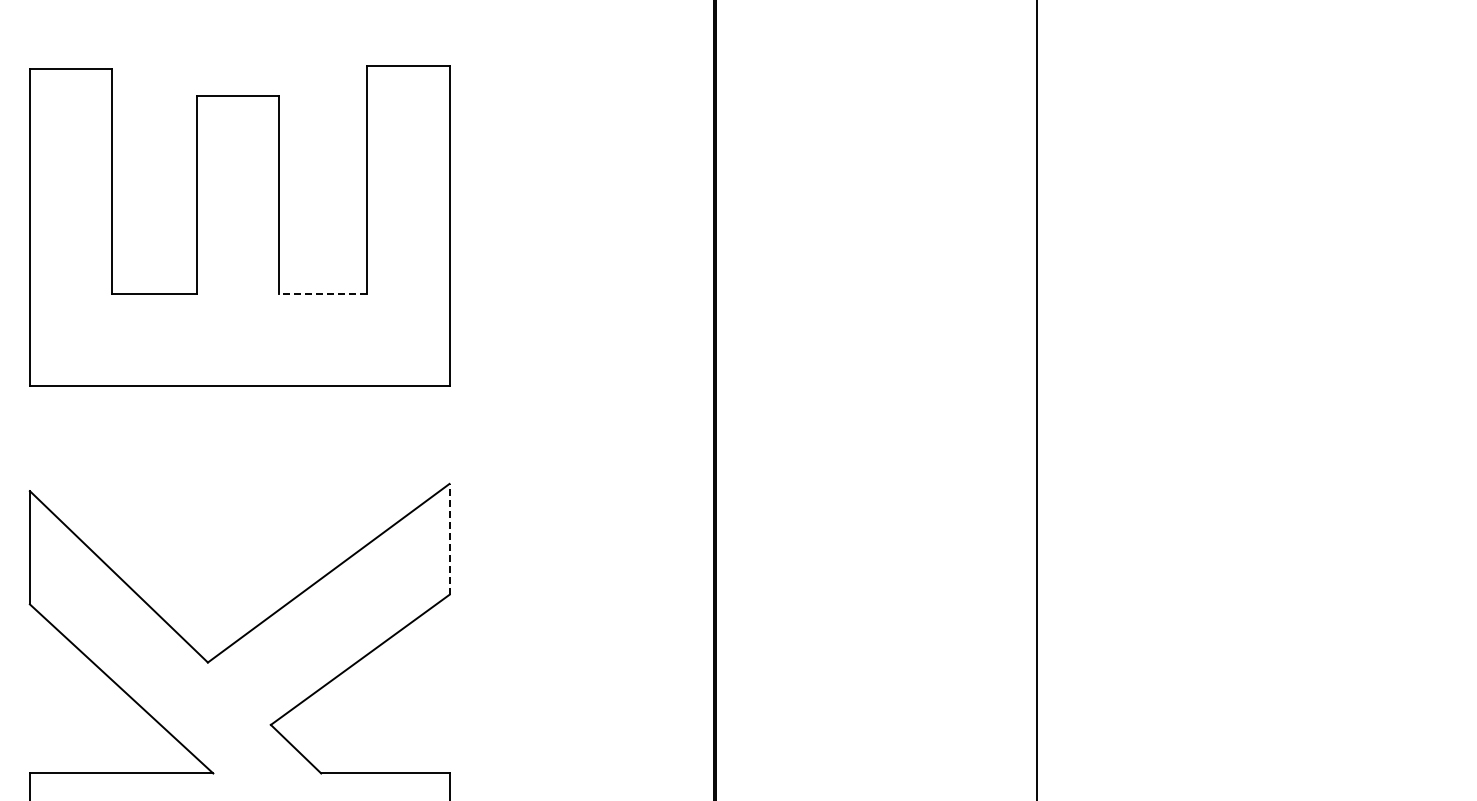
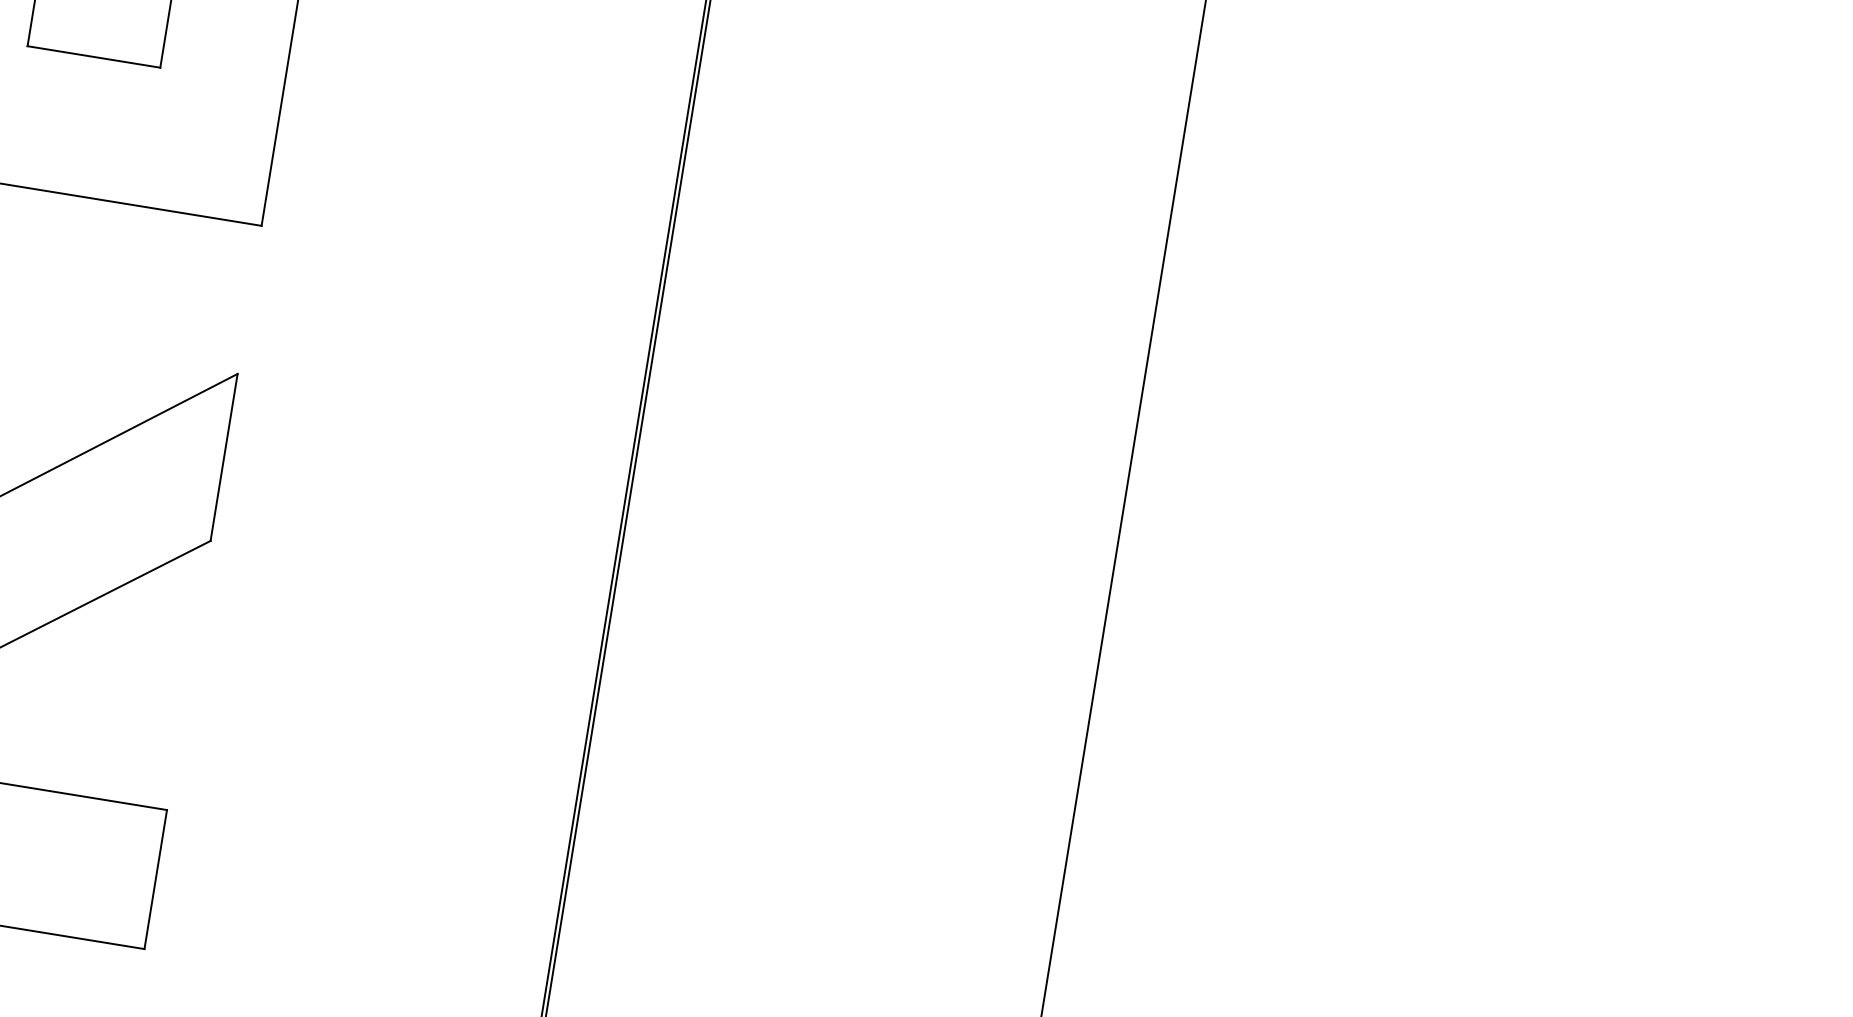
line: (322, 293) -> (92, 56), dashed -> solid
line: (449, 538) -> (224, 456), dashed -> solid

